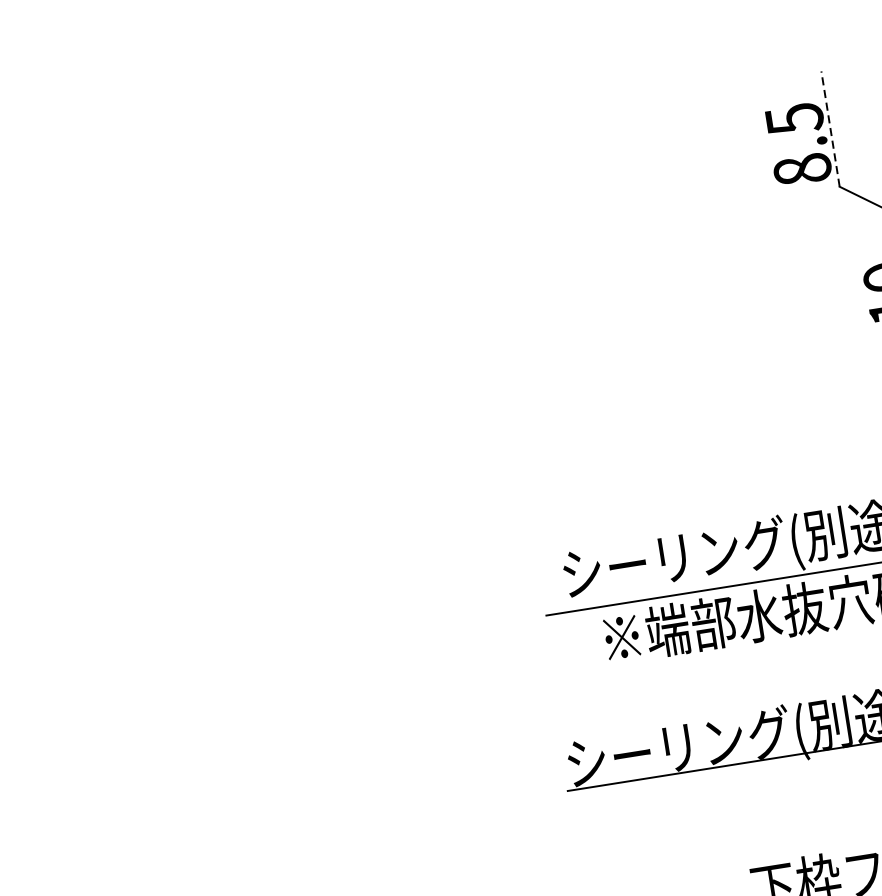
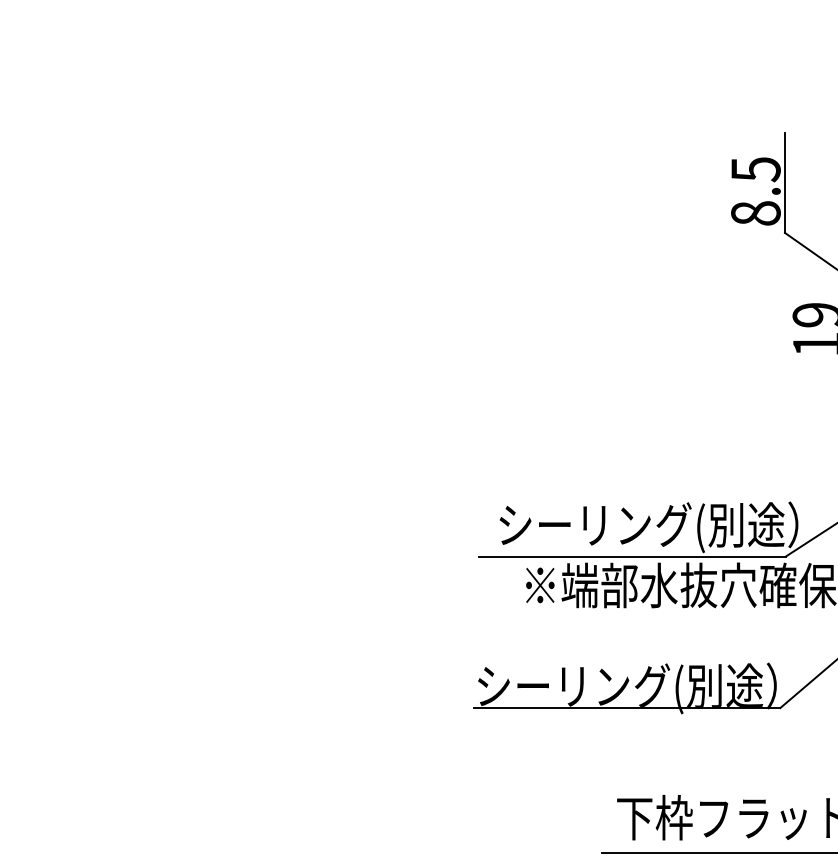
line: (829, 128) -> (784, 182), dashed -> solid

